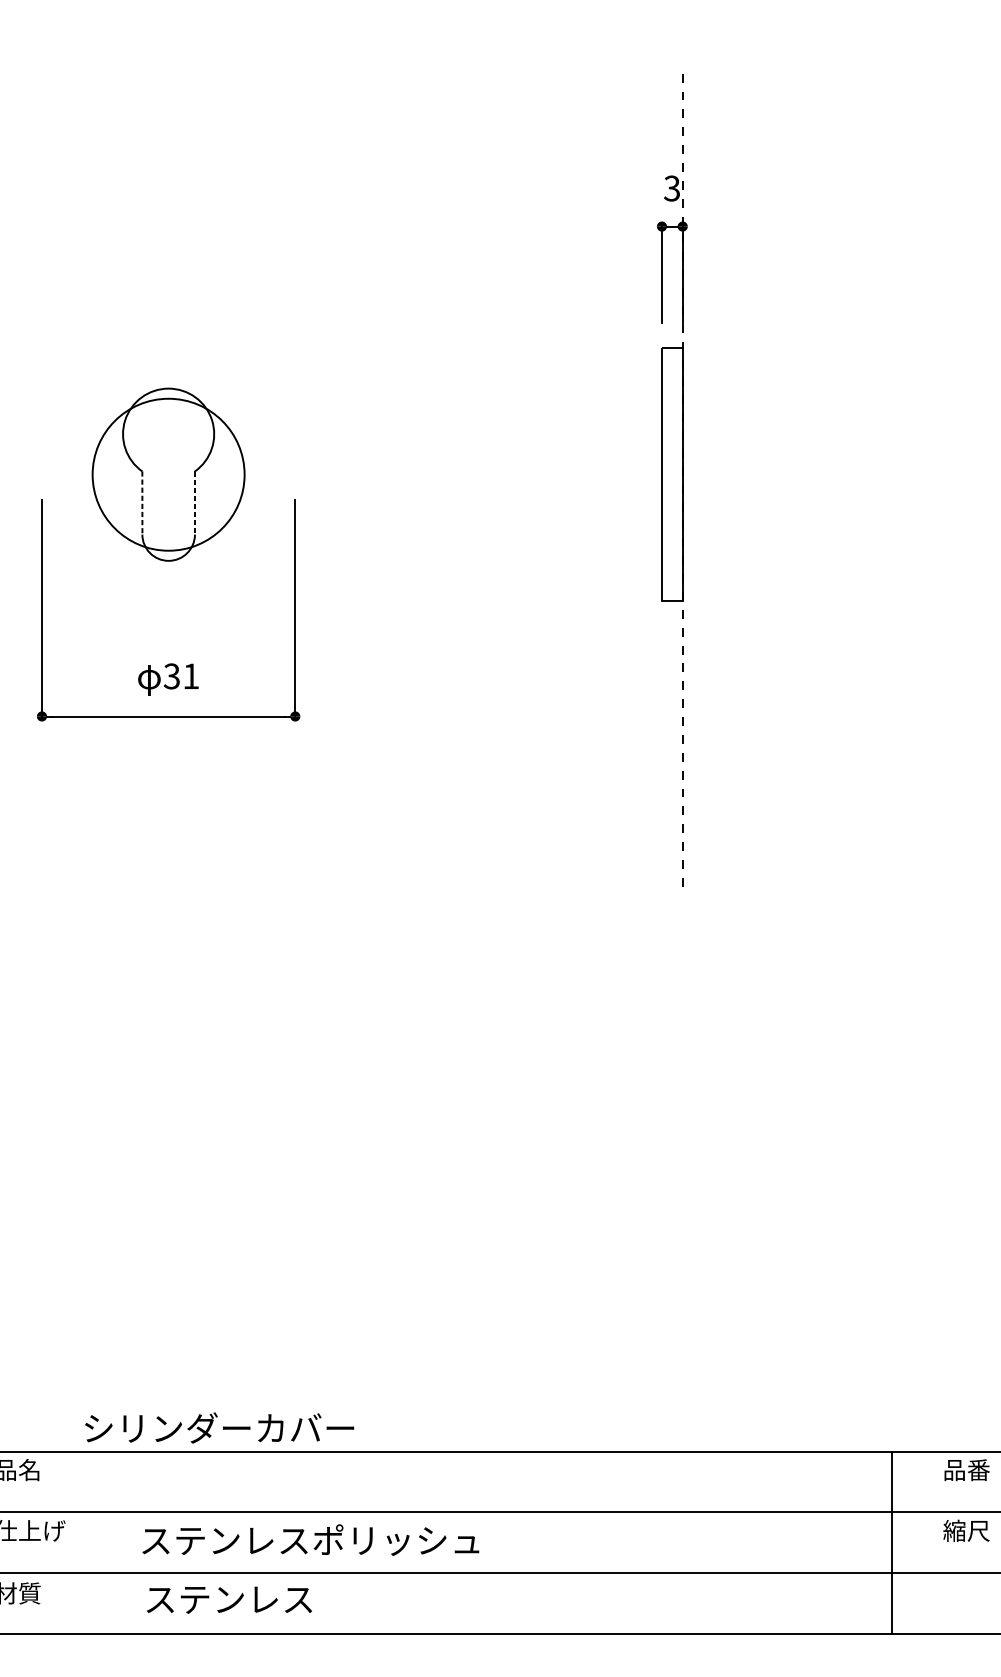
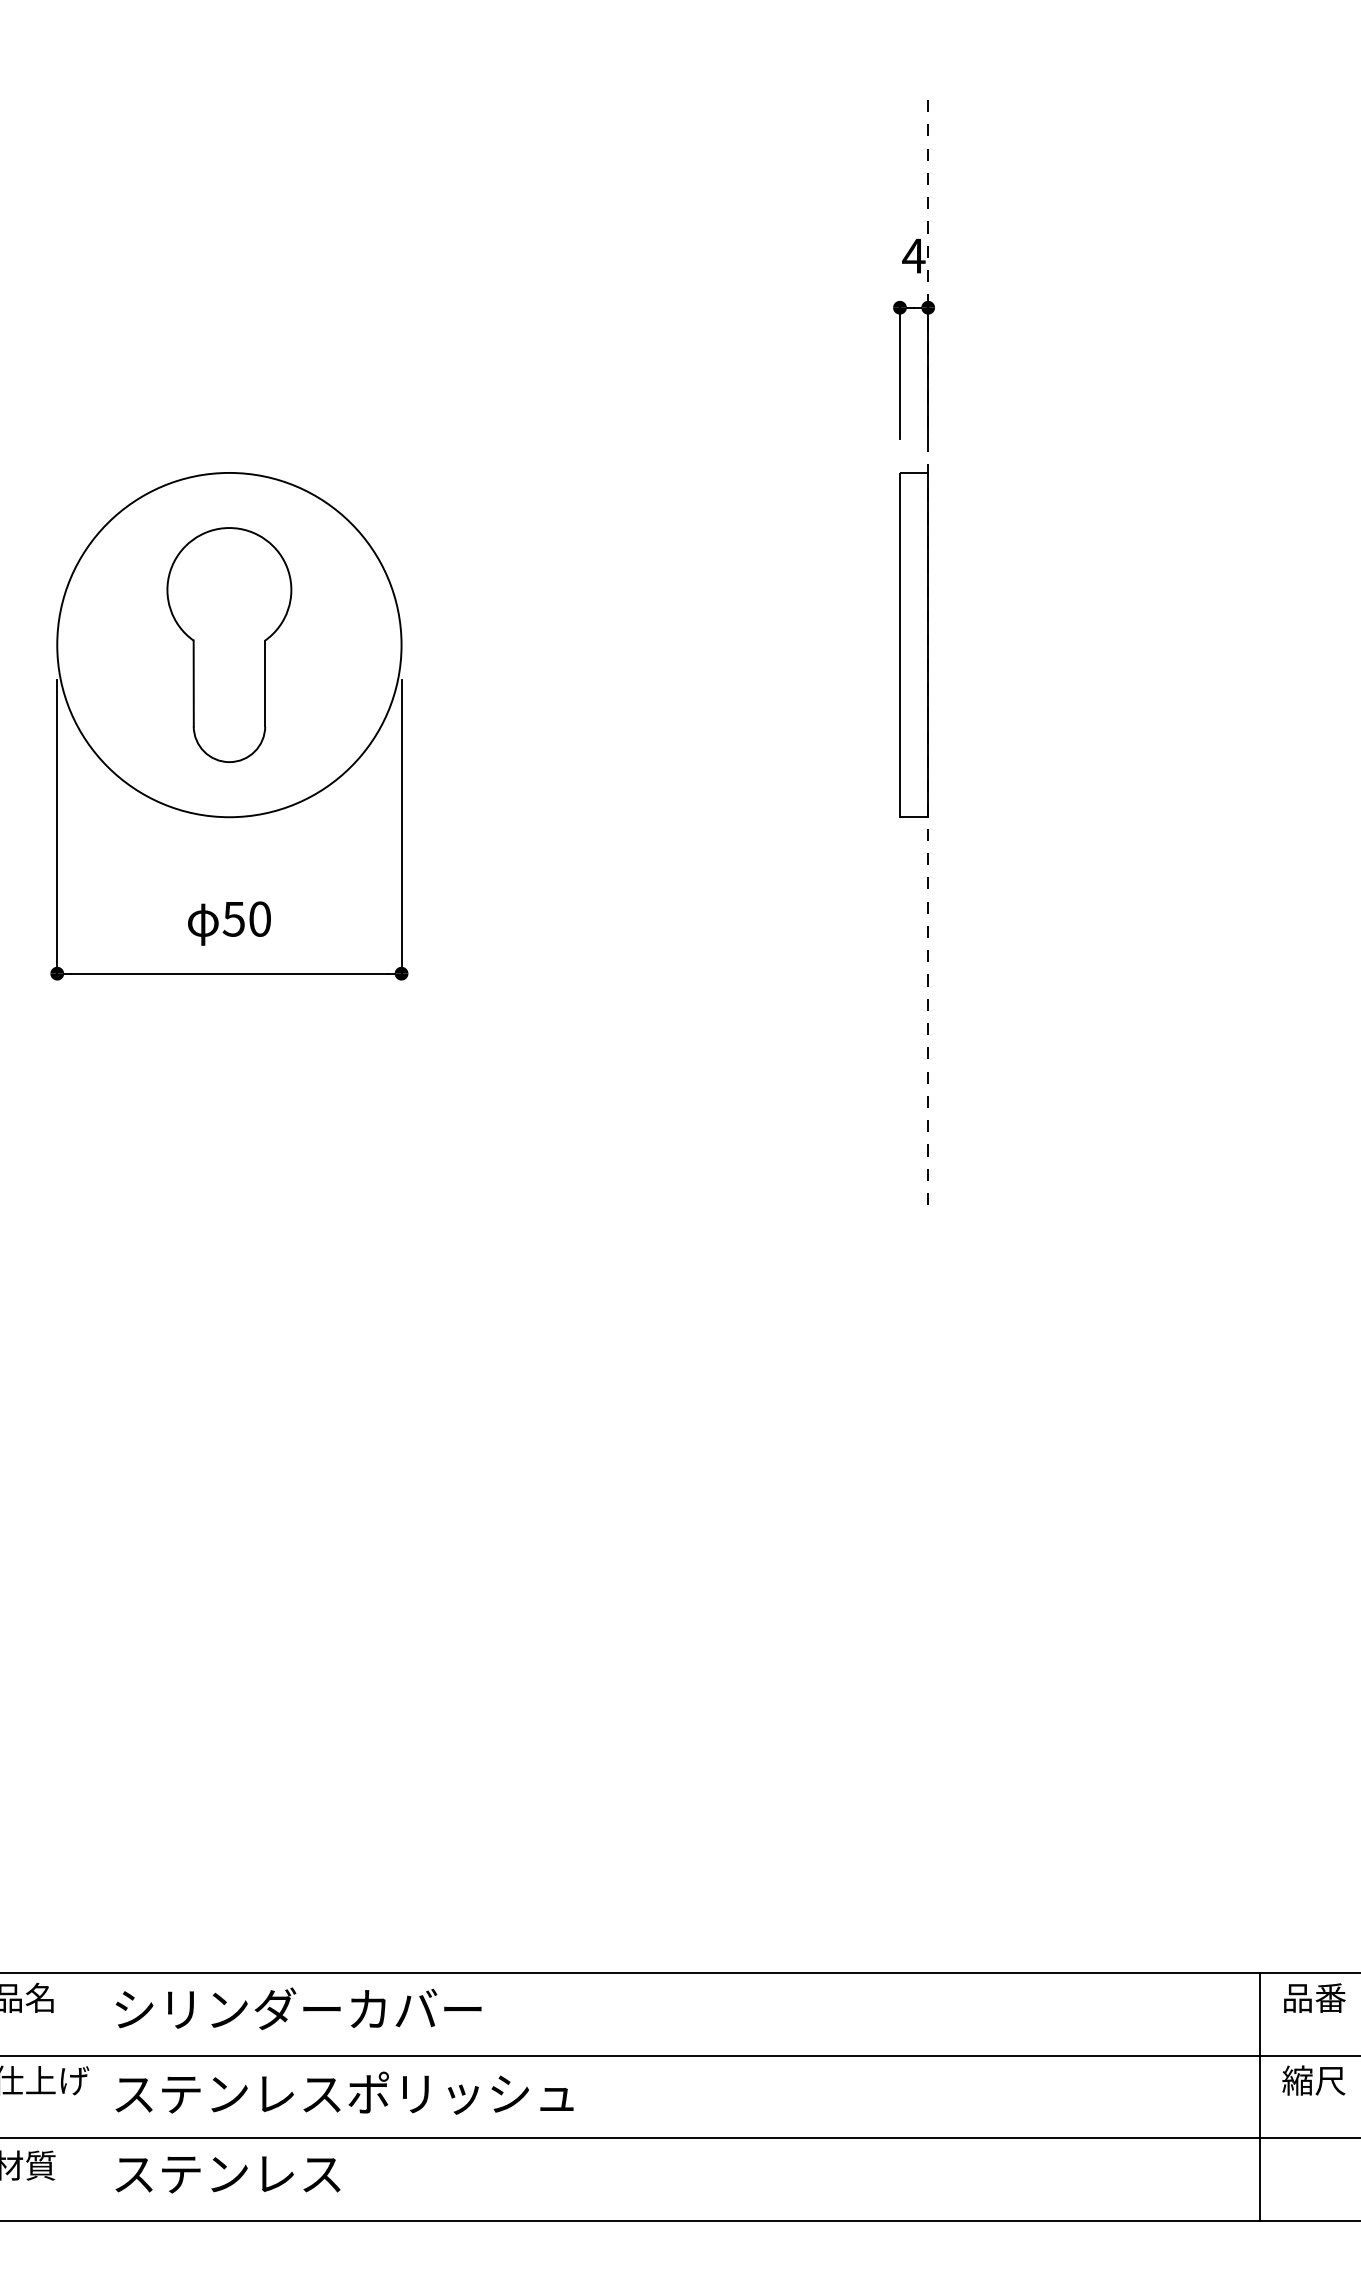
text: (671, 188) -> (913, 255), 3 -> 4
circle: (168, 474) -> (229, 644), size x1.67
line: (142, 503) -> (193, 683), dashed -> solid
line: (195, 503) -> (265, 683), dashed -> solid
text: (181, 675) -> (246, 918), 31 -> 50
text: (219, 1427) -> (298, 2008), moved
text: (310, 1539) -> (344, 2092), moved
line: (891, 1542) -> (1260, 2096), moved
text: (229, 1599) -> (227, 2174), moved

